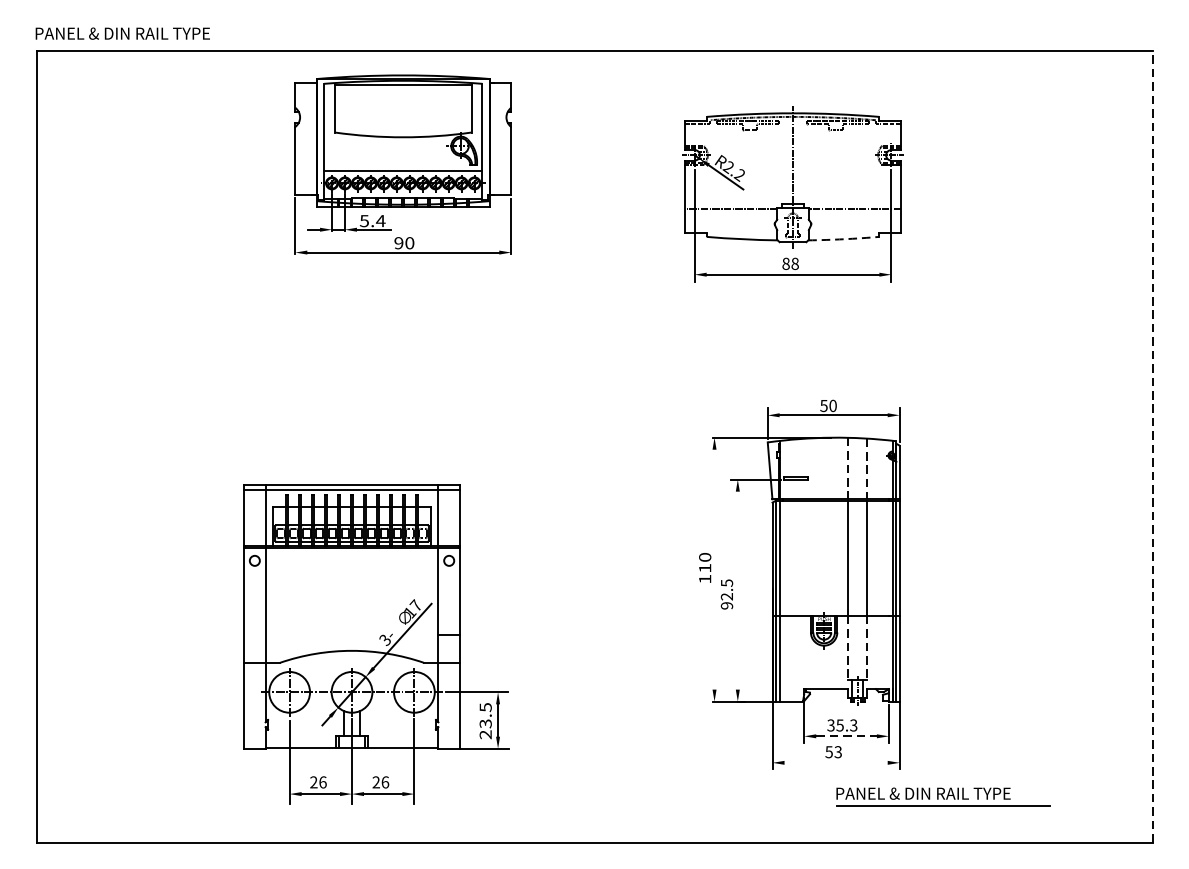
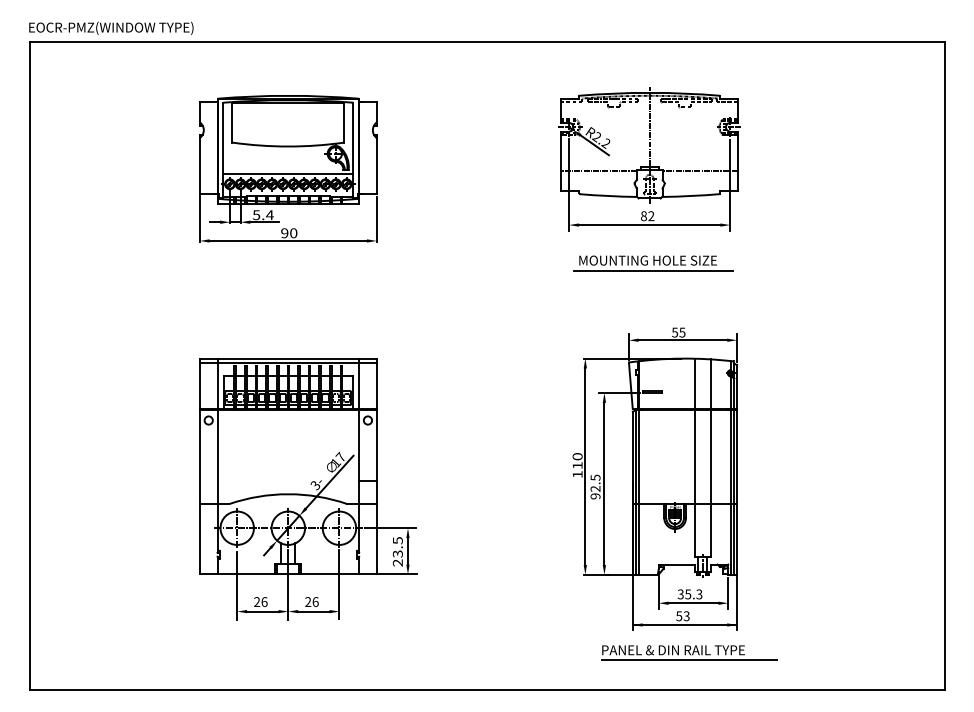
text: (136, 33) -> (111, 27), PANEL & DIN RAIL TYPE -> EOCR-PMZ(WINDOW TYPE)
part: (403, 164) -> (288, 168), moved
arc: (844, 239) -> (691, 196), dashed -> solid
text: (795, 264) -> (651, 216), 88 -> 82
part: (797, 321) -> (653, 263), added
text: (833, 405) -> (682, 332), 50 -> 55
line: (1152, 446) -> (944, 365), dashed -> solid
line: (847, 469) -> (694, 384), dashed -> solid
line: (867, 469) -> (710, 384), dashed -> solid
line: (714, 569) -> (585, 466), added
line: (737, 590) -> (604, 483), added
part: (376, 645) -> (308, 489), moved
line: (847, 648) -> (694, 531), dashed -> solid
line: (867, 648) -> (710, 531), dashed -> solid
line: (846, 736) -> (693, 603), dashed -> solid
line: (835, 762) -> (684, 624), added
part: (942, 796) -> (689, 652), moved

